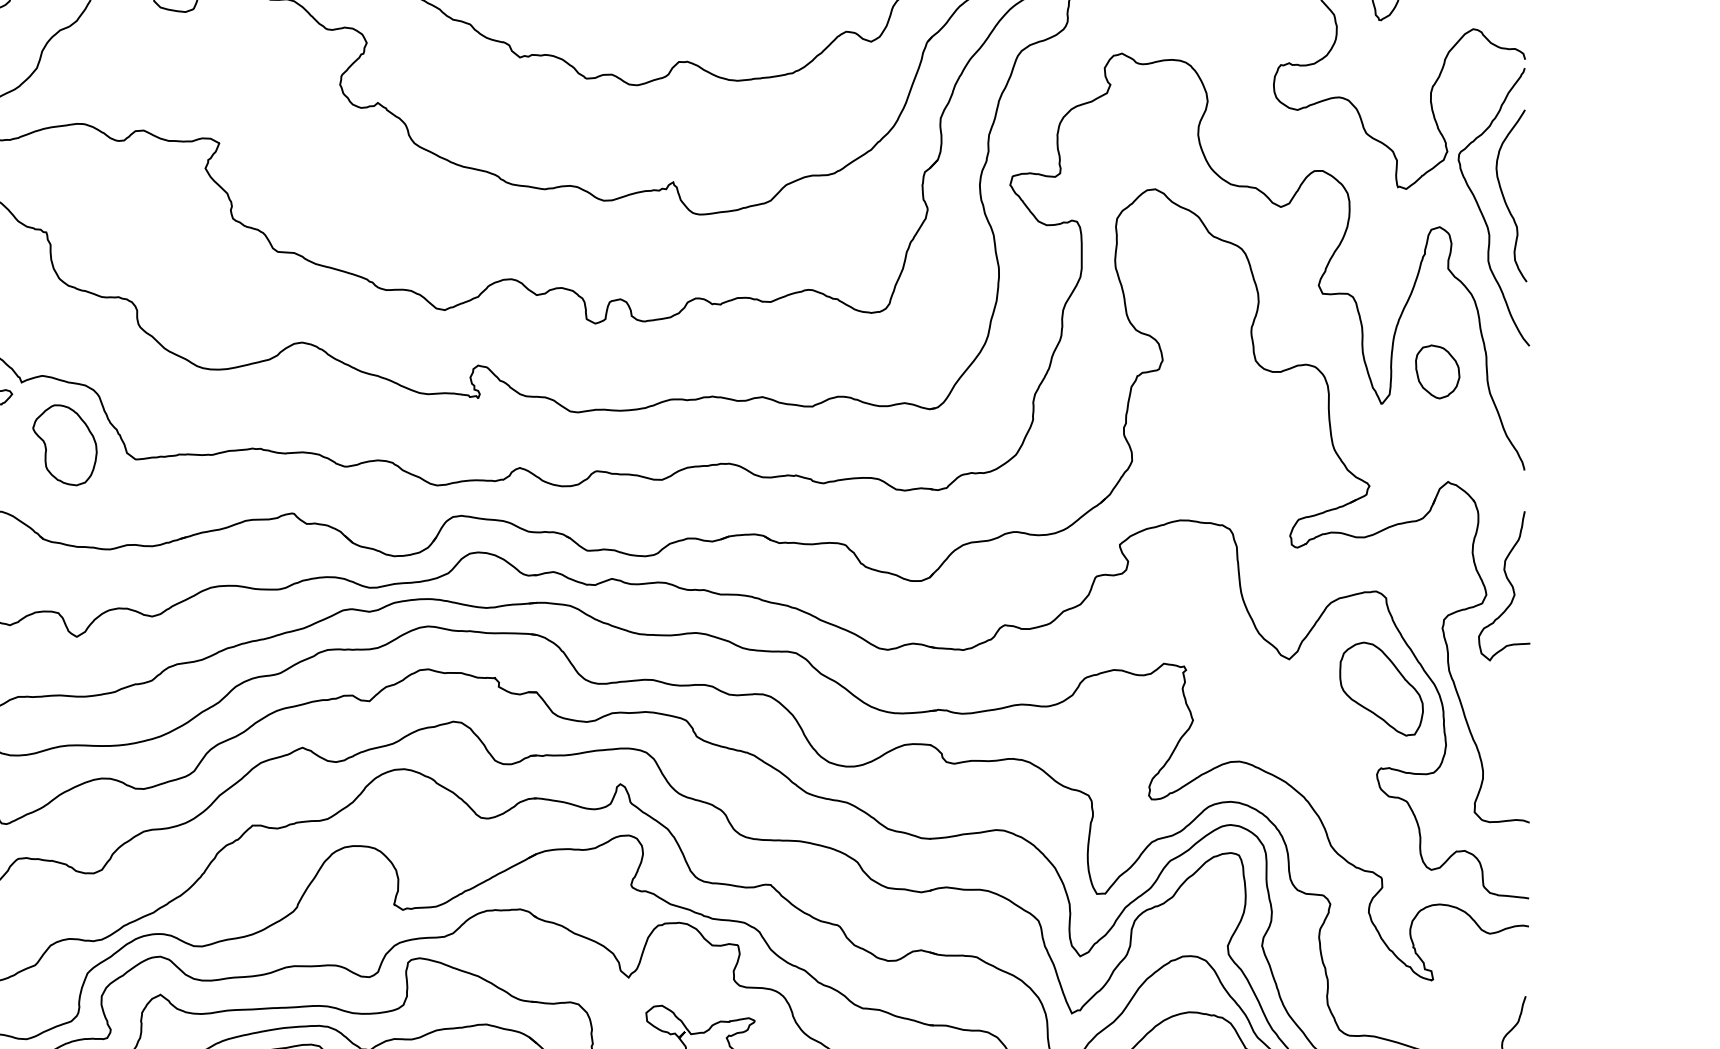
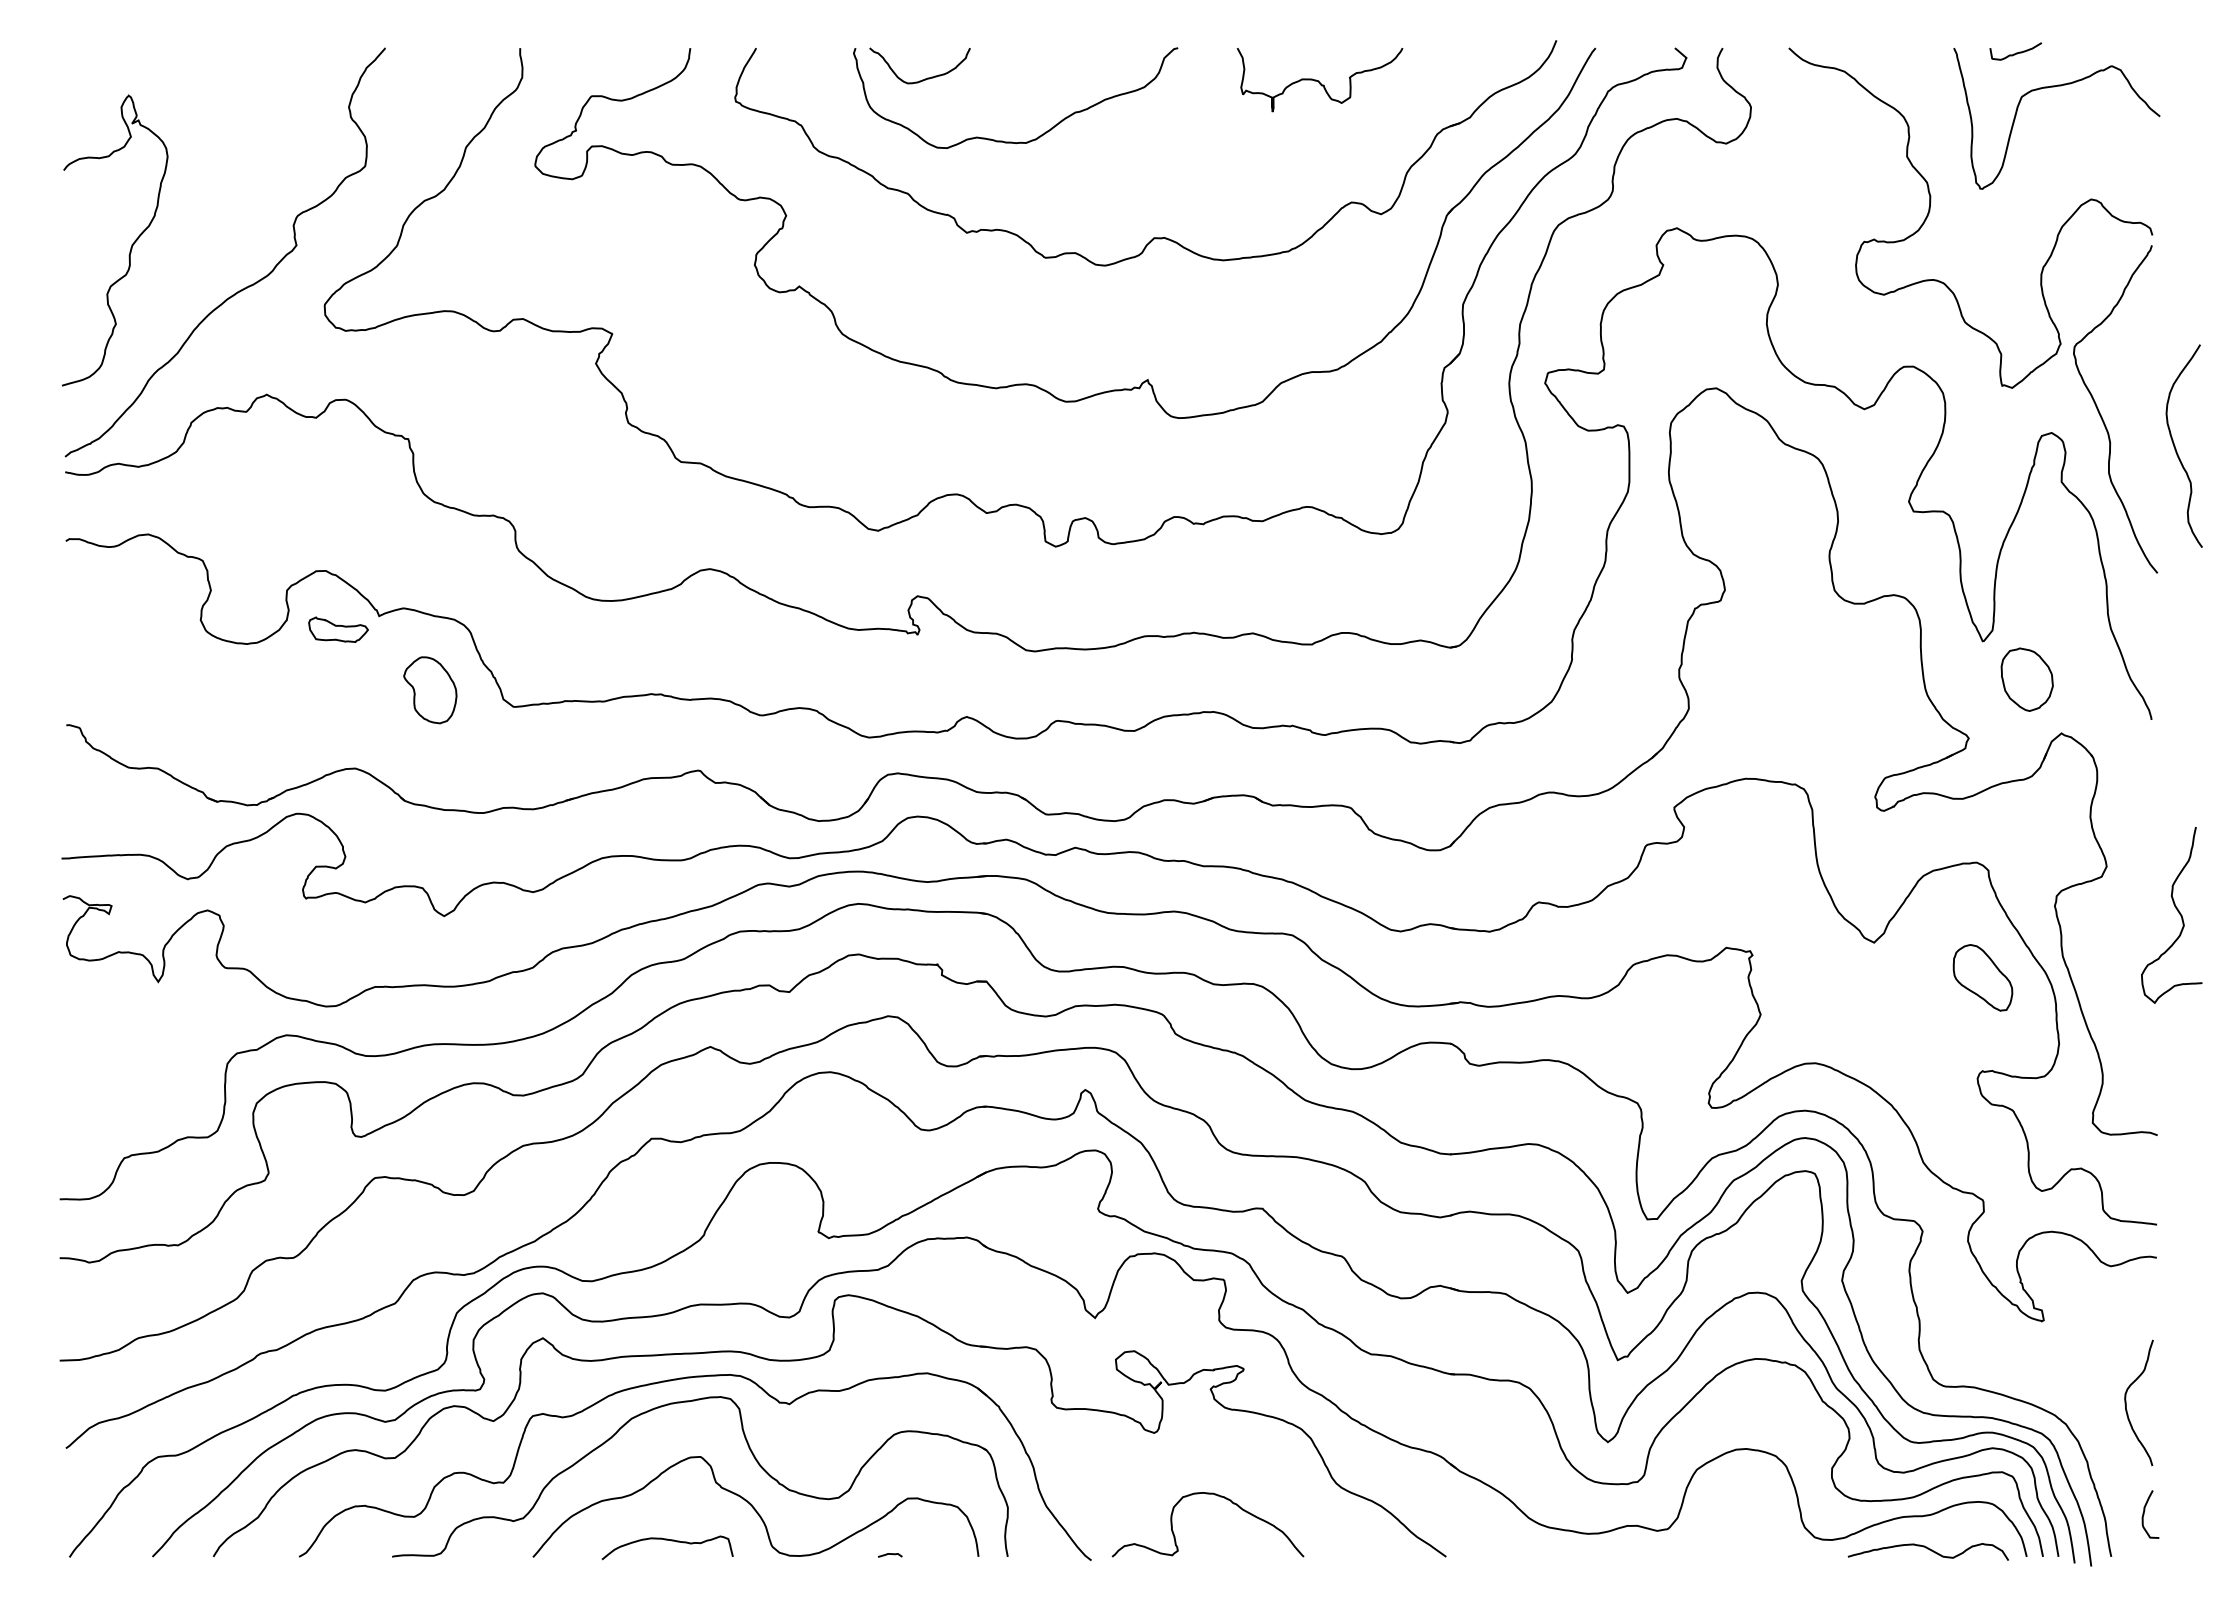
curve: (1504, 197) -> (2176, 448), moved
part: (1437, 371) -> (2026, 679), moved
part: (65, 445) -> (430, 690), size x0.7
curve: (1509, 582) -> (2177, 911), moved
part: (1381, 688) -> (1982, 977), size x0.6

